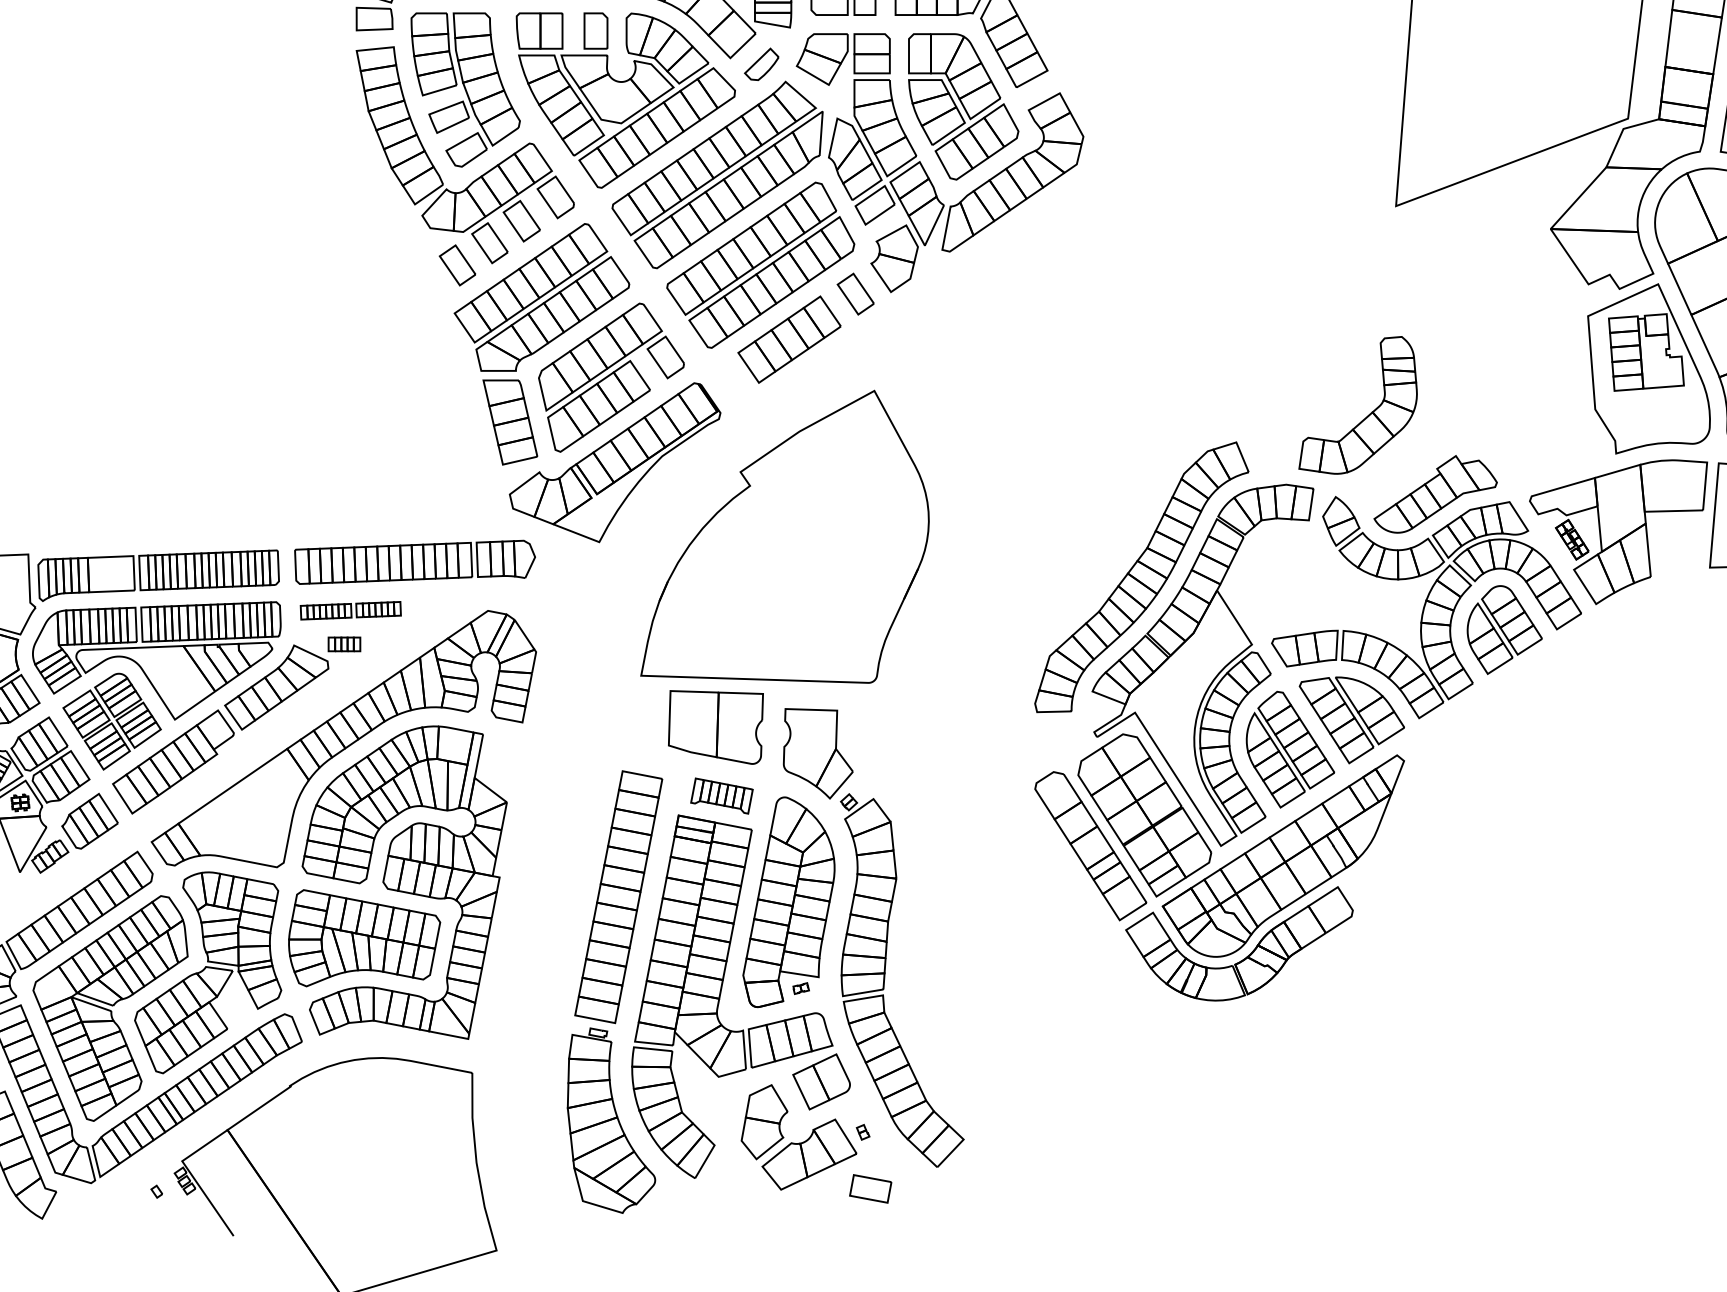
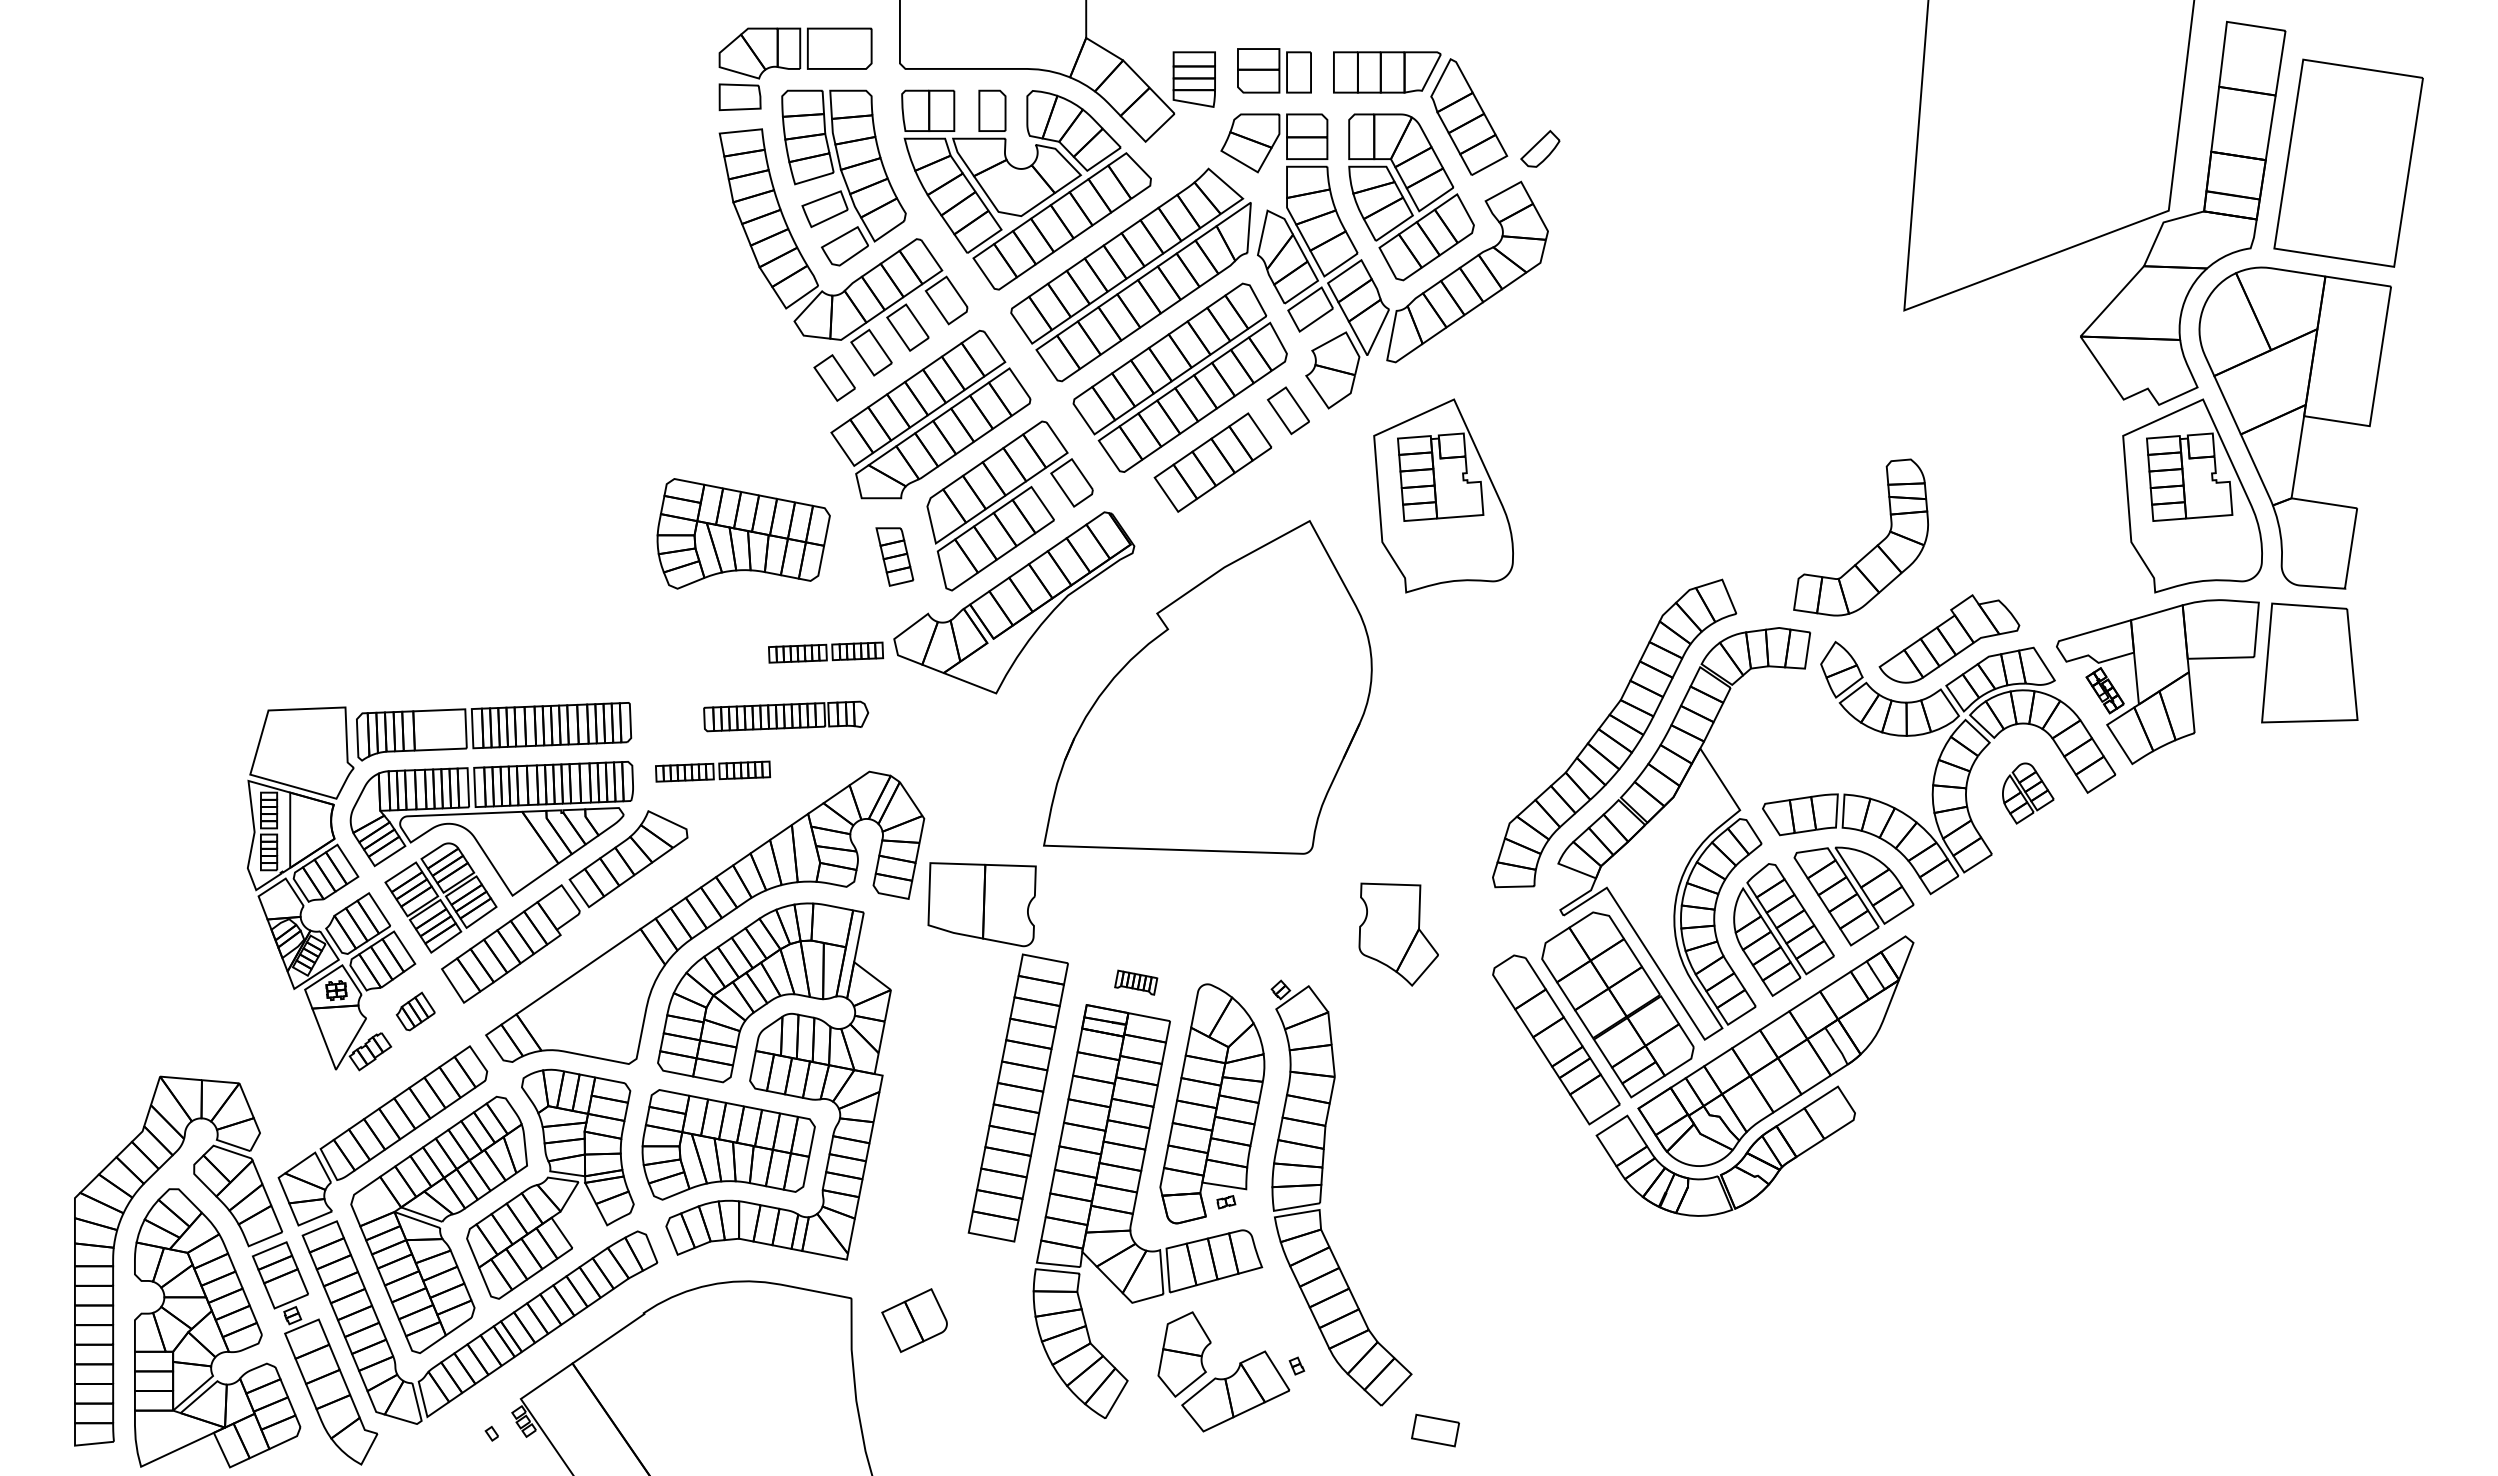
part: (761, 64) -> (1540, 148), moved
part: (991, 368) -> (1443, 495), added
part: (377, 401) -> (743, 533), added
part: (510, 422) -> (894, 556), size x0.6
part: (450, 506) -> (826, 652), added
part: (414, 562) -> (785, 716), size x0.6
part: (1505, 629) -> (2028, 793), size x0.6
part: (344, 643) -> (705, 809), removed
part: (715, 727) -> (981, 904), moved
part: (818, 753) -> (1398, 934), moved
part: (722, 795) -> (1136, 982), size x0.6
part: (89, 821) -> (415, 1011), size x0.6
part: (821, 1081) -> (914, 1320), moved
part: (610, 1120) -> (1009, 1352), removed
part: (870, 1188) -> (1435, 1430), moved

